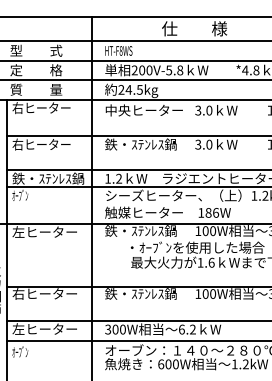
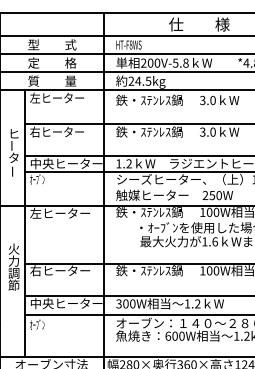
text: (18, 107) -> (35, 97), 右ヒーター -> 左ヒーター
text: (144, 109) -> (152, 99), 中央ヒーター -> 鉄・ｽﾃﾝﾚｽ鍋
text: (51, 178) -> (66, 163), 鉄・ｽﾃﾝﾚｽ鍋 -> 中央ヒーター
text: (208, 211) -> (212, 194), 186W -> 250W
text: (51, 329) -> (66, 303), 左ヒーター -> 中央ヒーター
text: (181, 329) -> (187, 303), 6.2 -> 1.2

